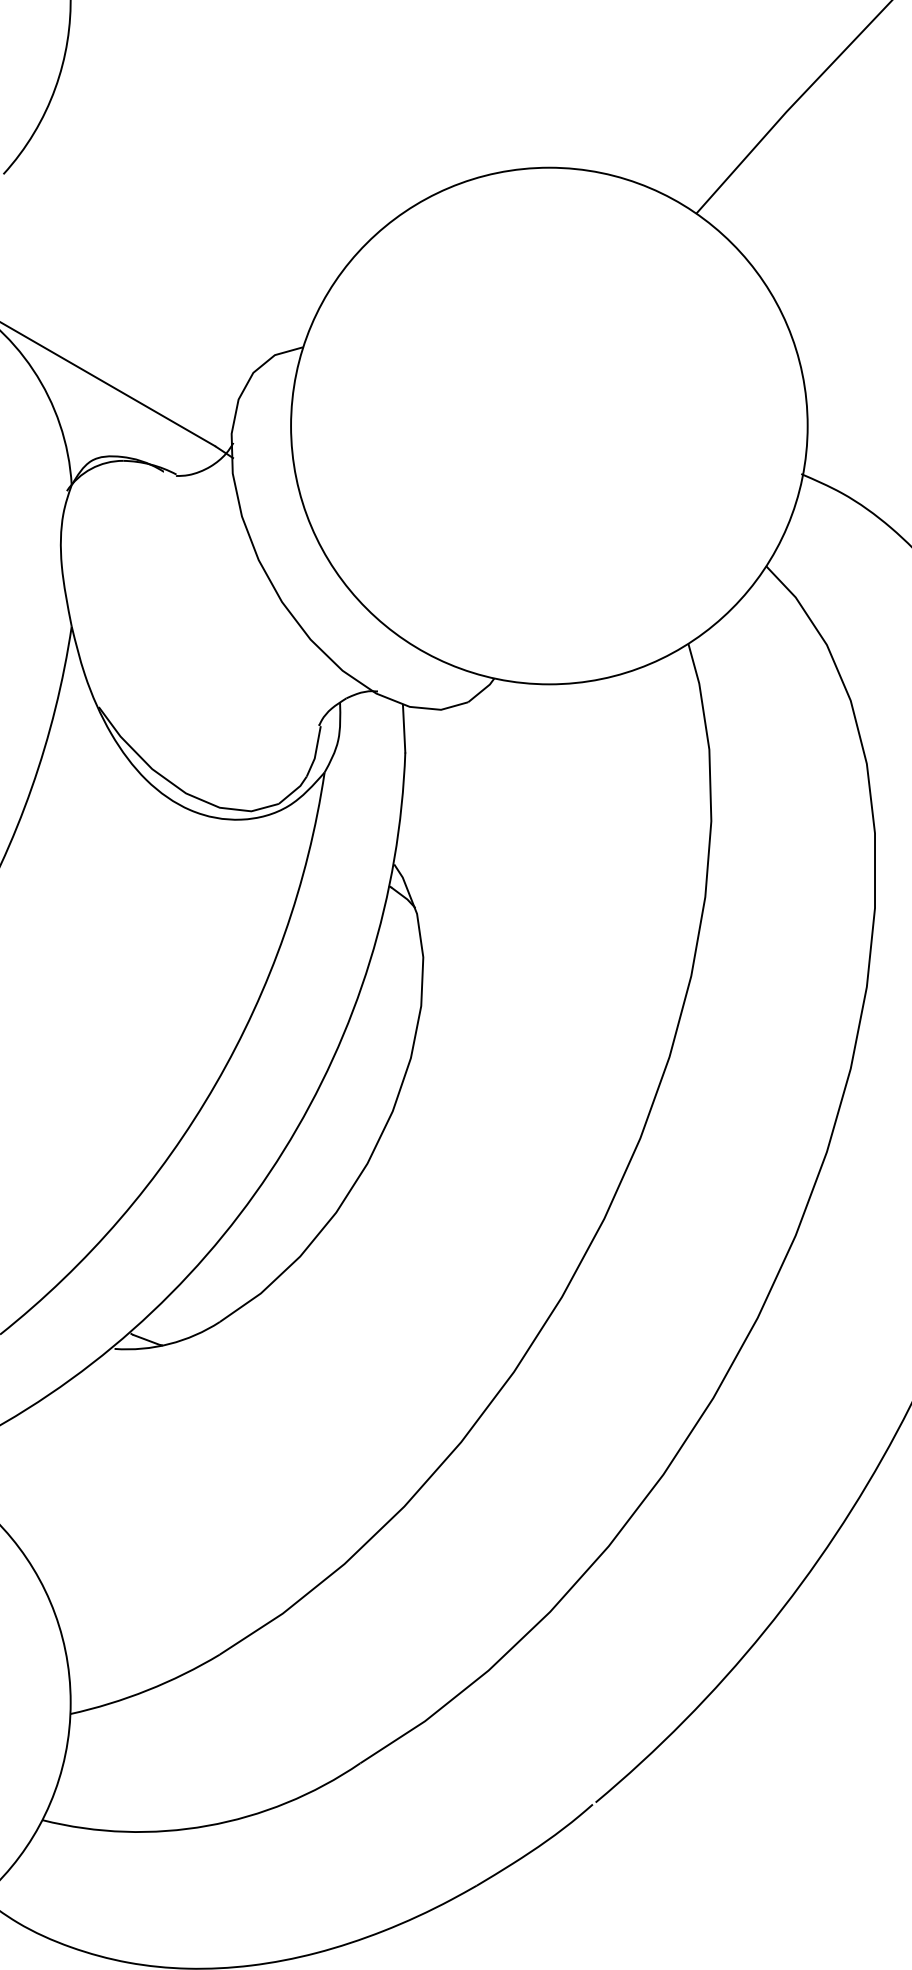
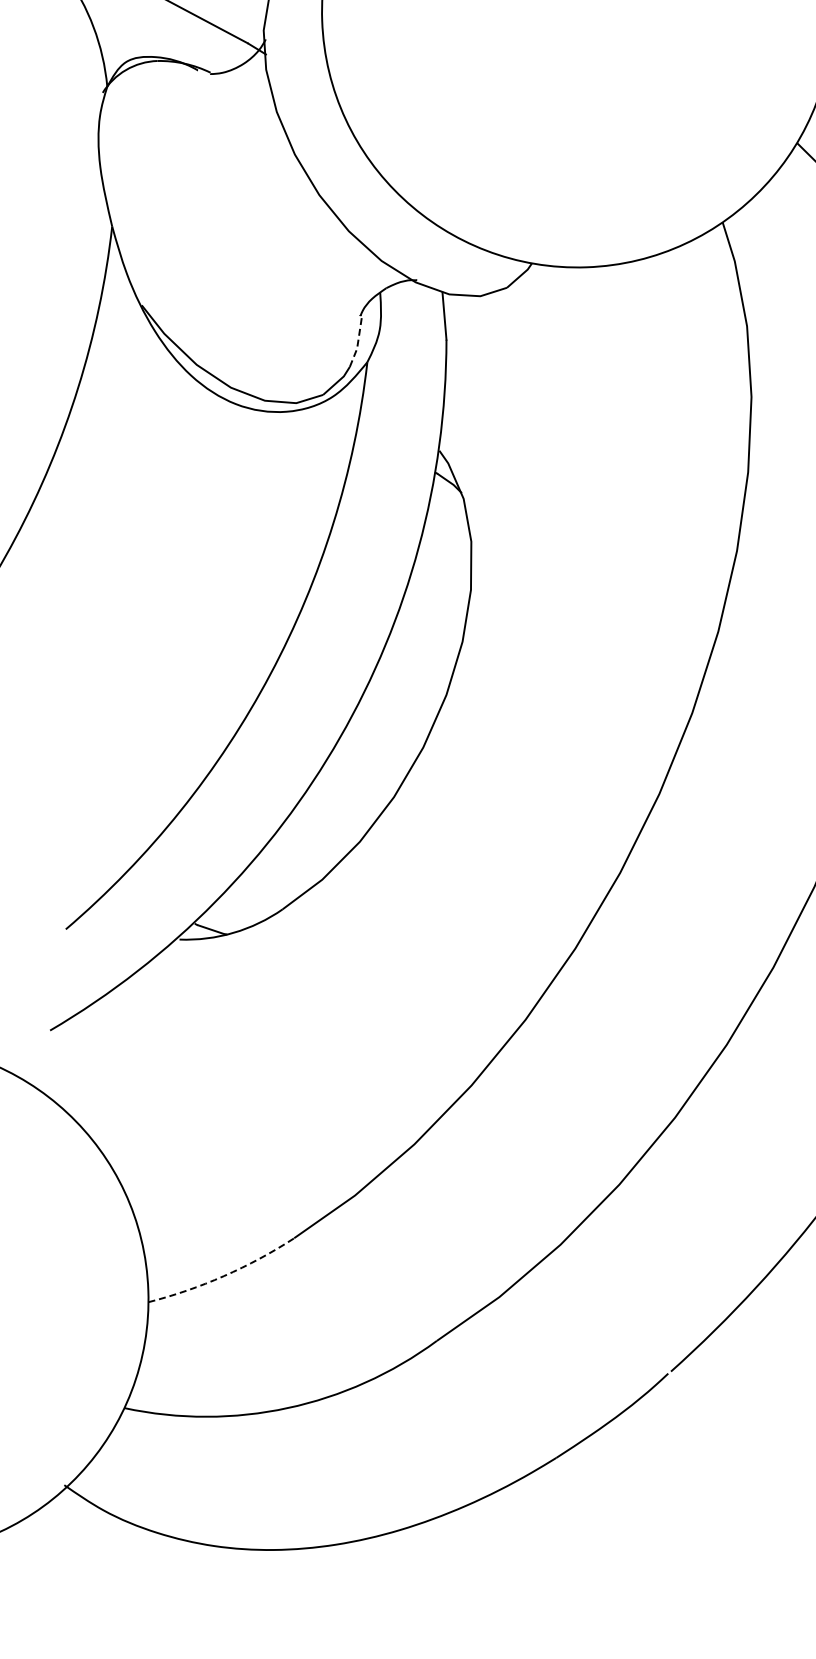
line: (315, 752) -> (357, 342), solid -> dashed
arc: (147, 1690) -> (223, 1276), solid -> dashed

